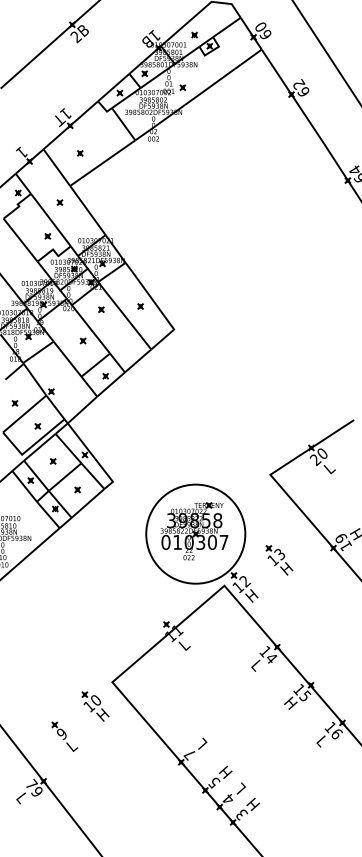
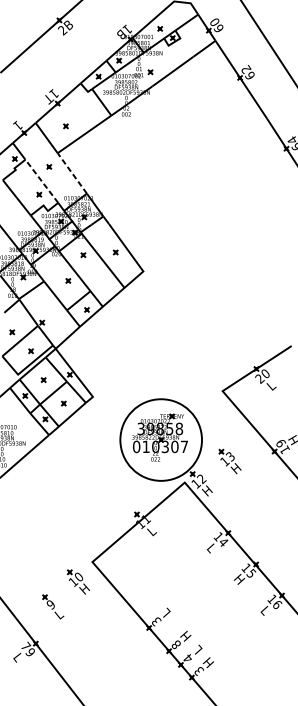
line: (87, 210) -> (71, 173), solid -> dashed
line: (50, 220) -> (41, 181), solid -> dashed
text: (189, 754) -> (156, 621), 7 -> 3
text: (214, 782) -> (176, 644), 5 -> 8

